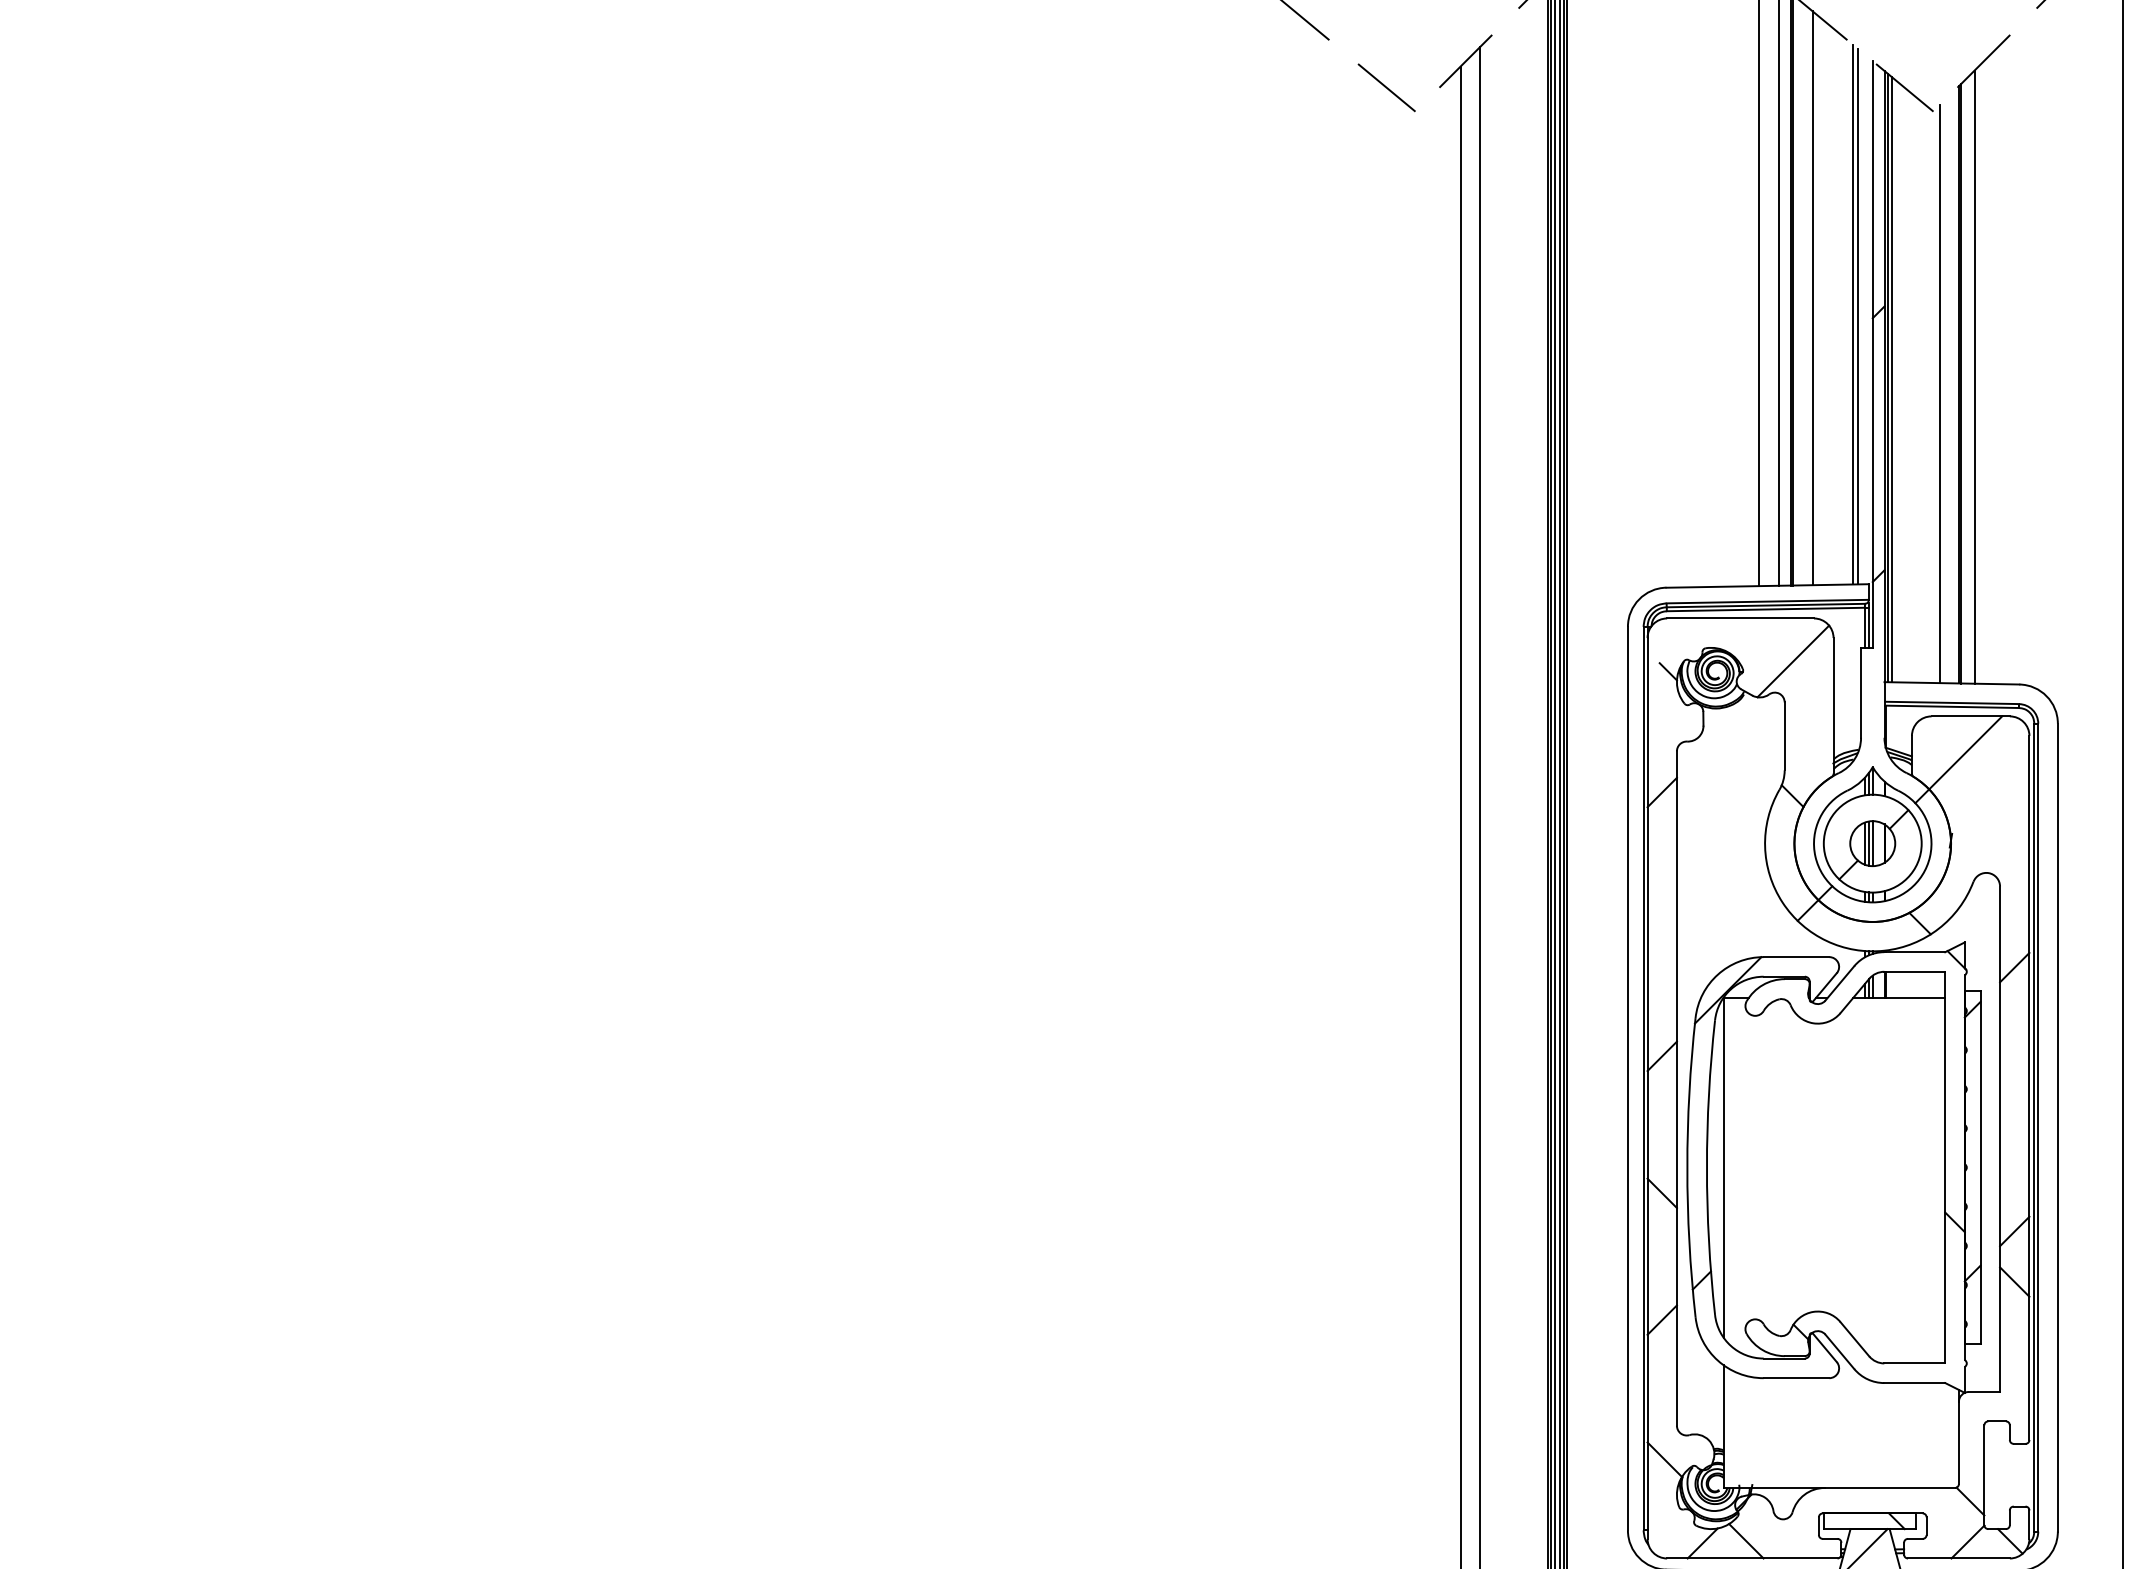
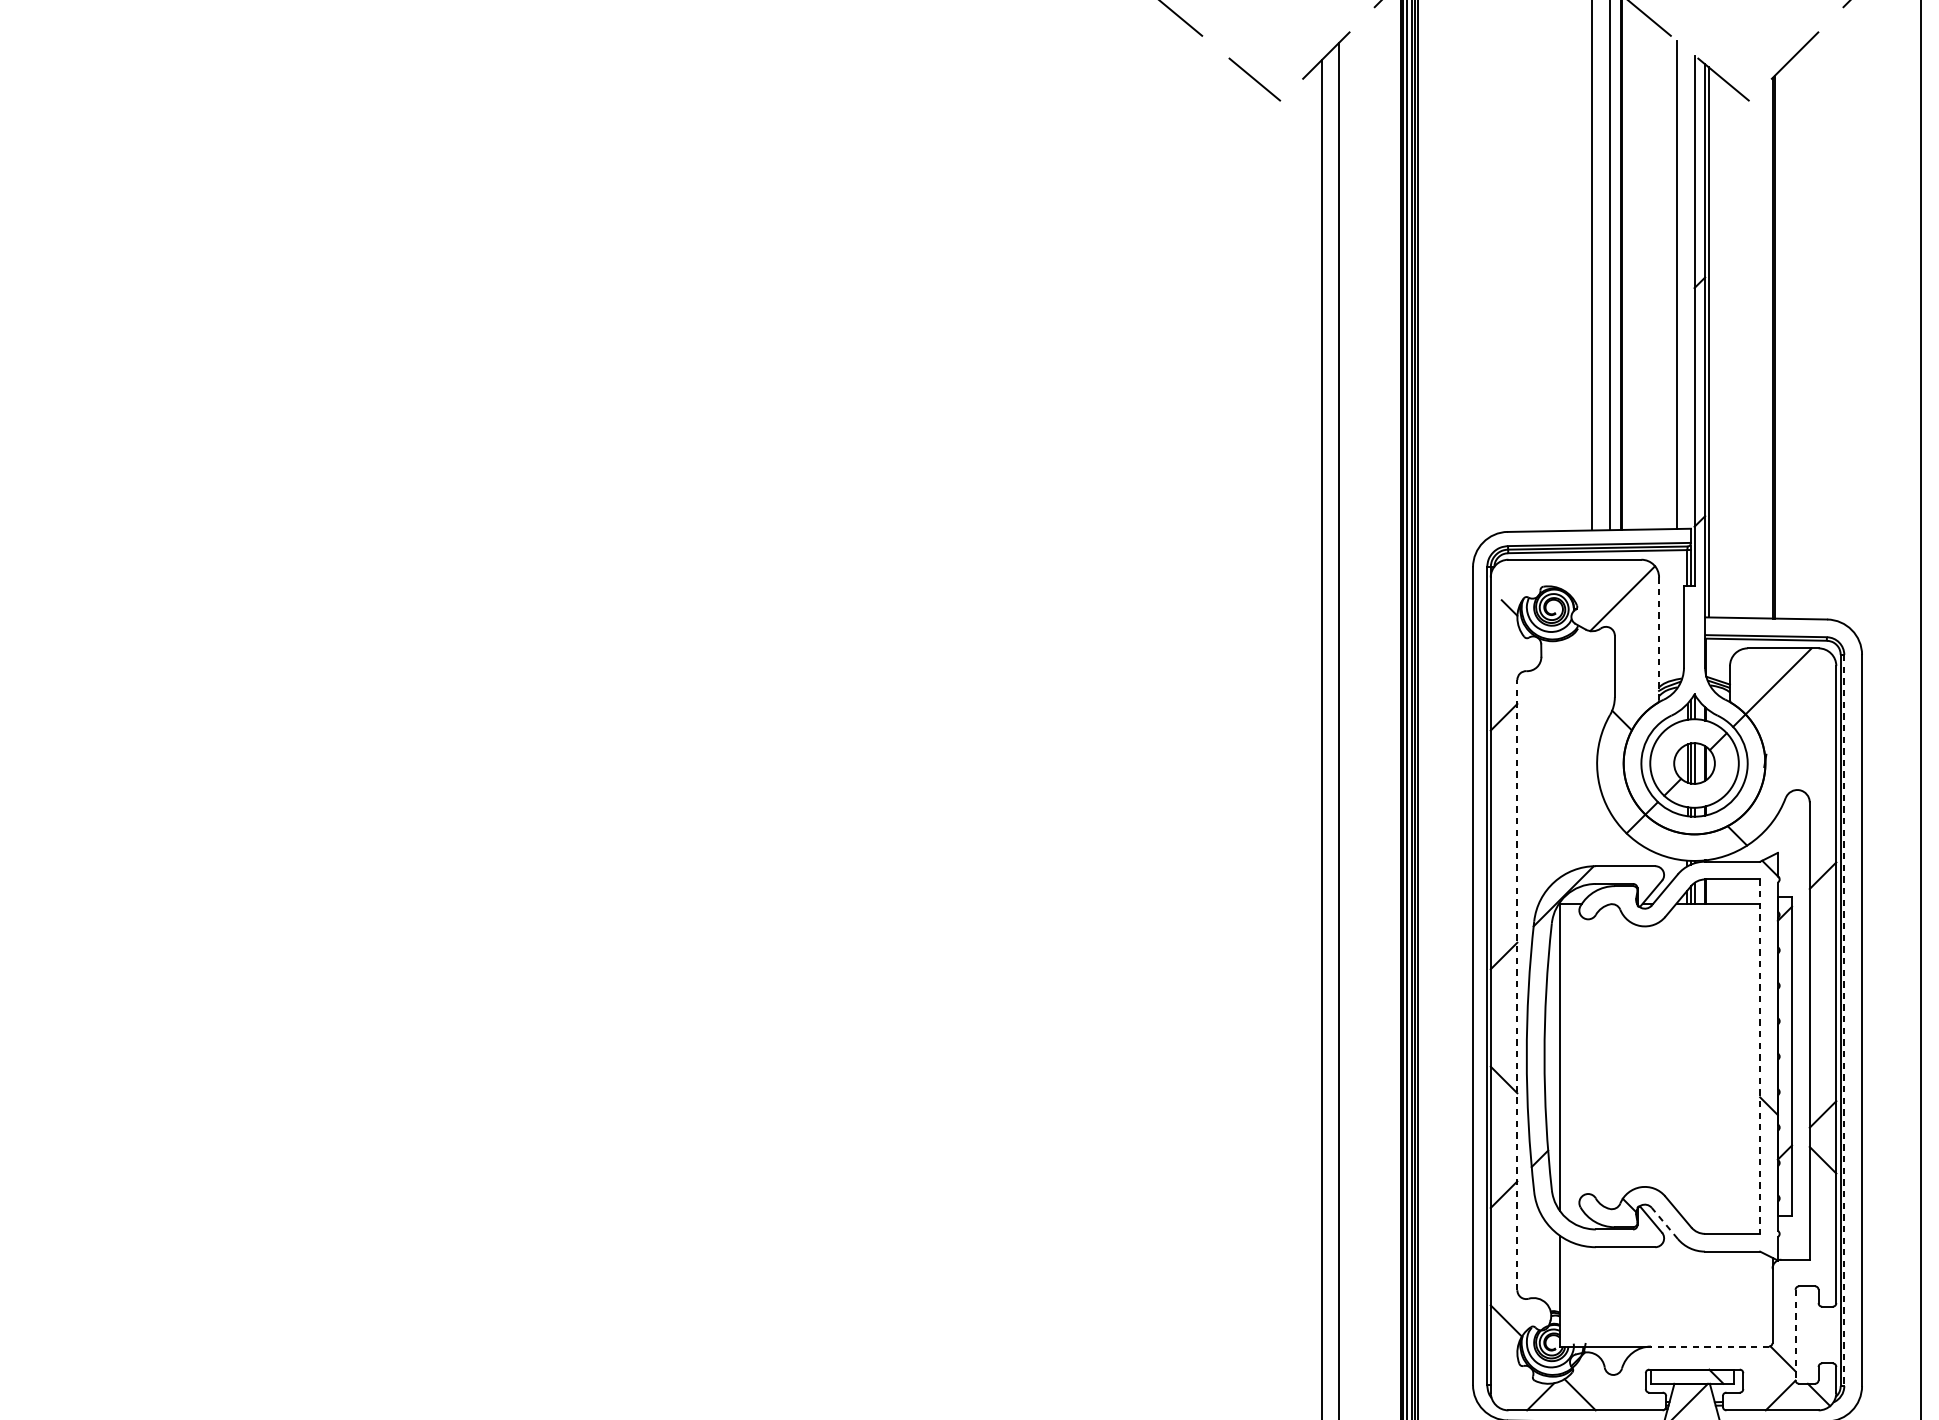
line: (1812, 298) -> (1640, 270), removed
line: (1858, 316) -> (1681, 286), removed
line: (1974, 376) -> (1786, 340), removed
line: (1892, 379) -> (1712, 343), removed
line: (1939, 394) -> (1754, 357), removed
line: (1833, 705) -> (1659, 638), solid -> dashed
line: (1676, 1088) -> (1516, 985), solid -> dashed
line: (2038, 1127) -> (1844, 1020), solid -> dashed
line: (1945, 1167) -> (1760, 1056), solid -> dashed
line: (1839, 1351) -> (1664, 1223), solid -> dashed
line: (1984, 1475) -> (1795, 1335), solid -> dashed
line: (1889, 1487) -> (1709, 1346), solid -> dashed

